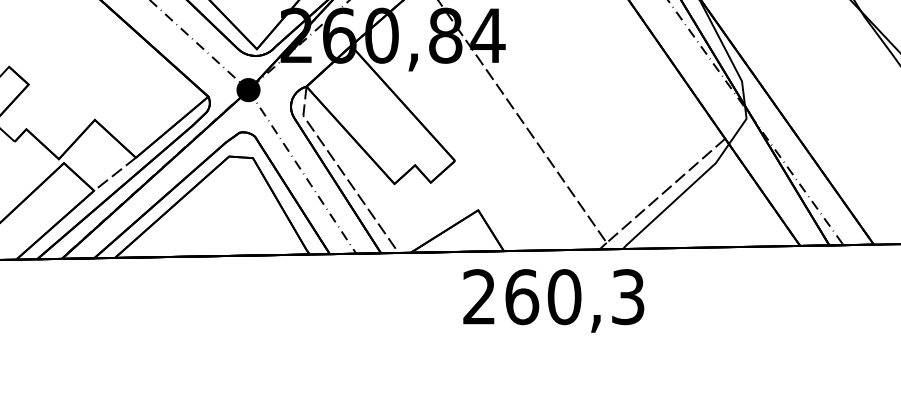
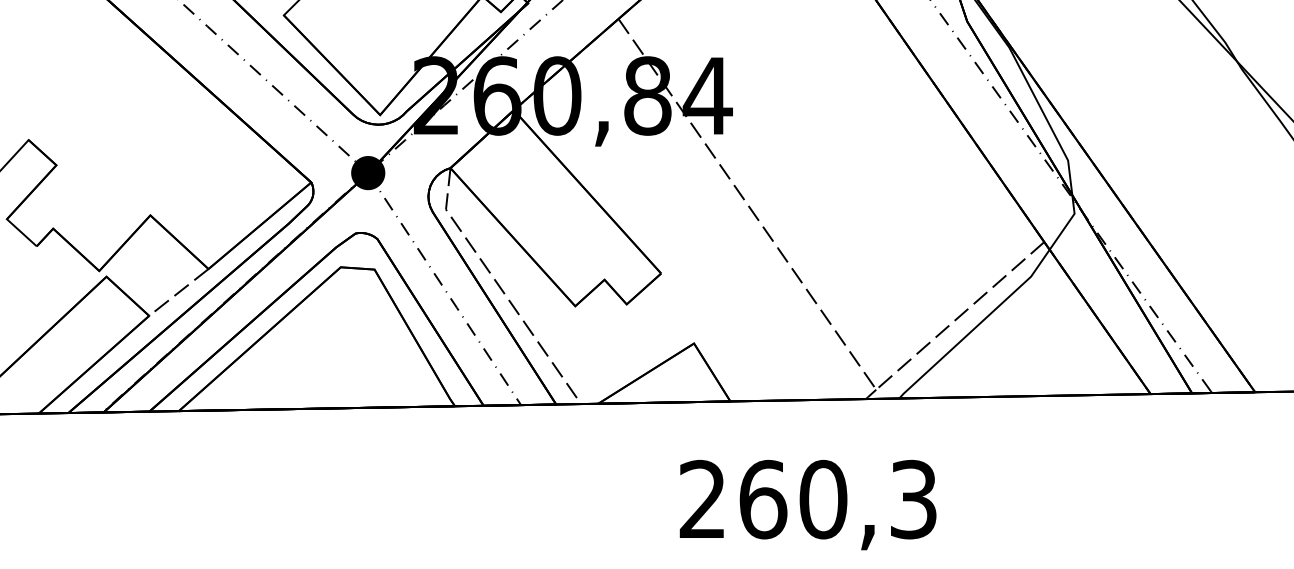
text: (553, 300) -> (807, 504), moved

